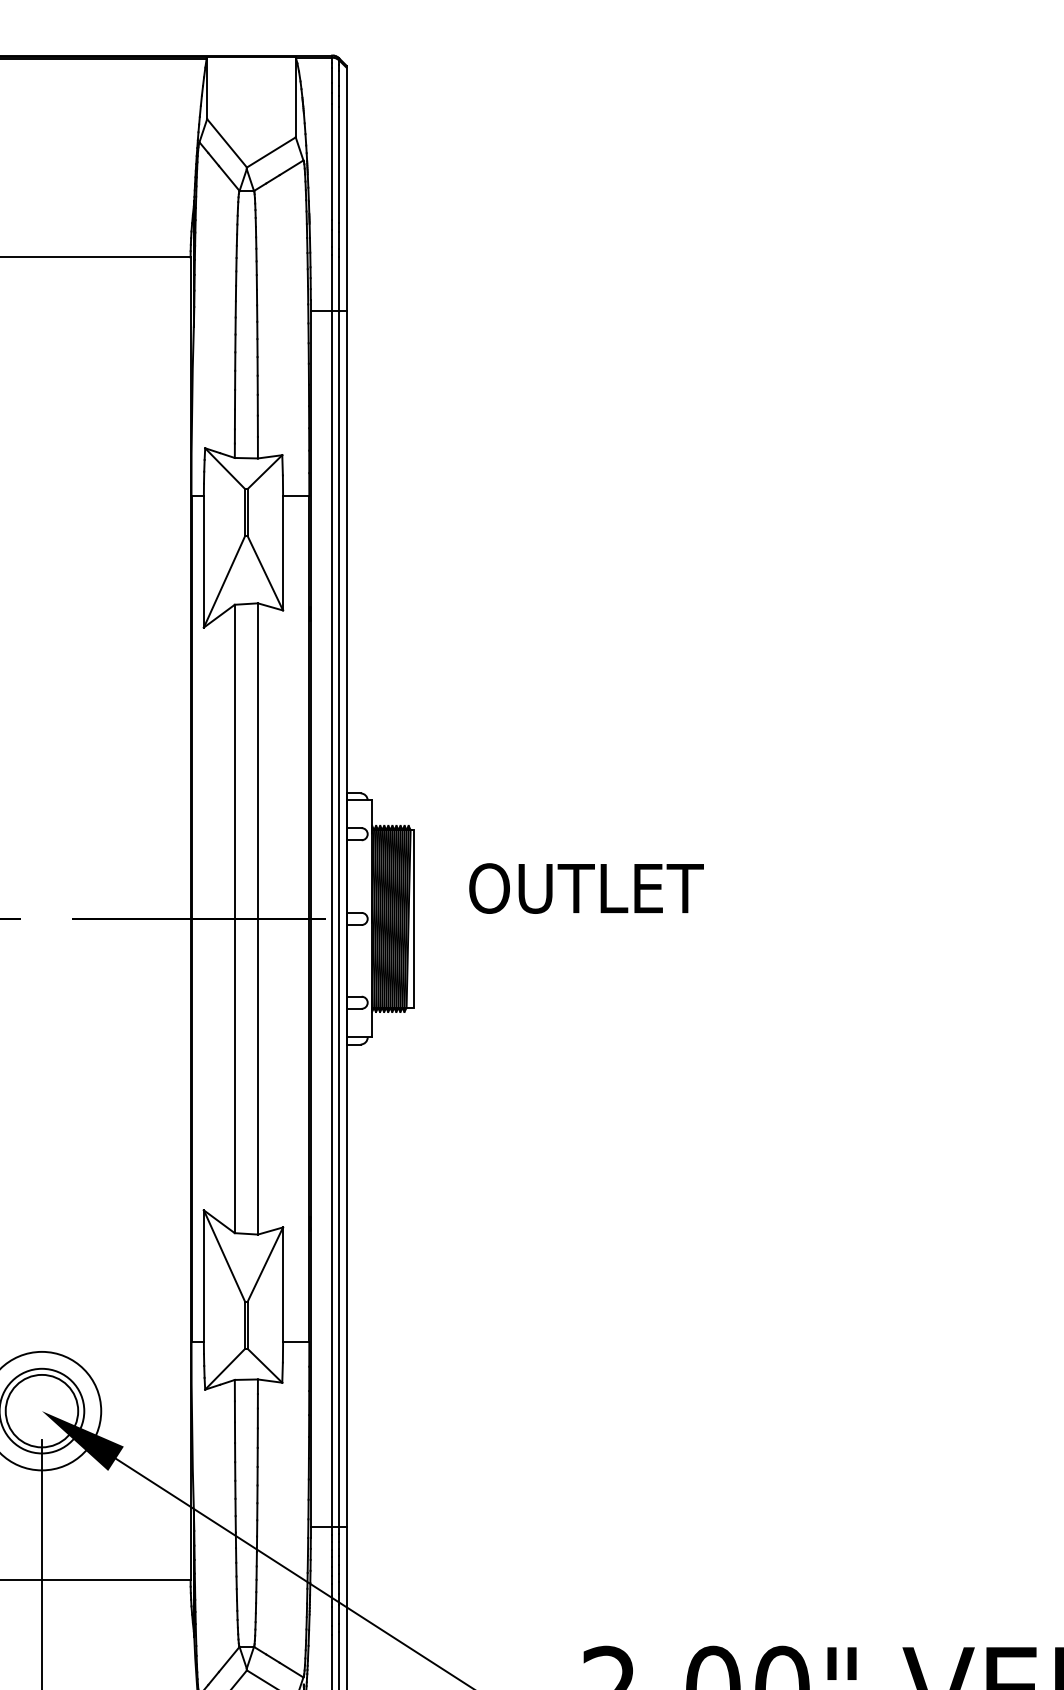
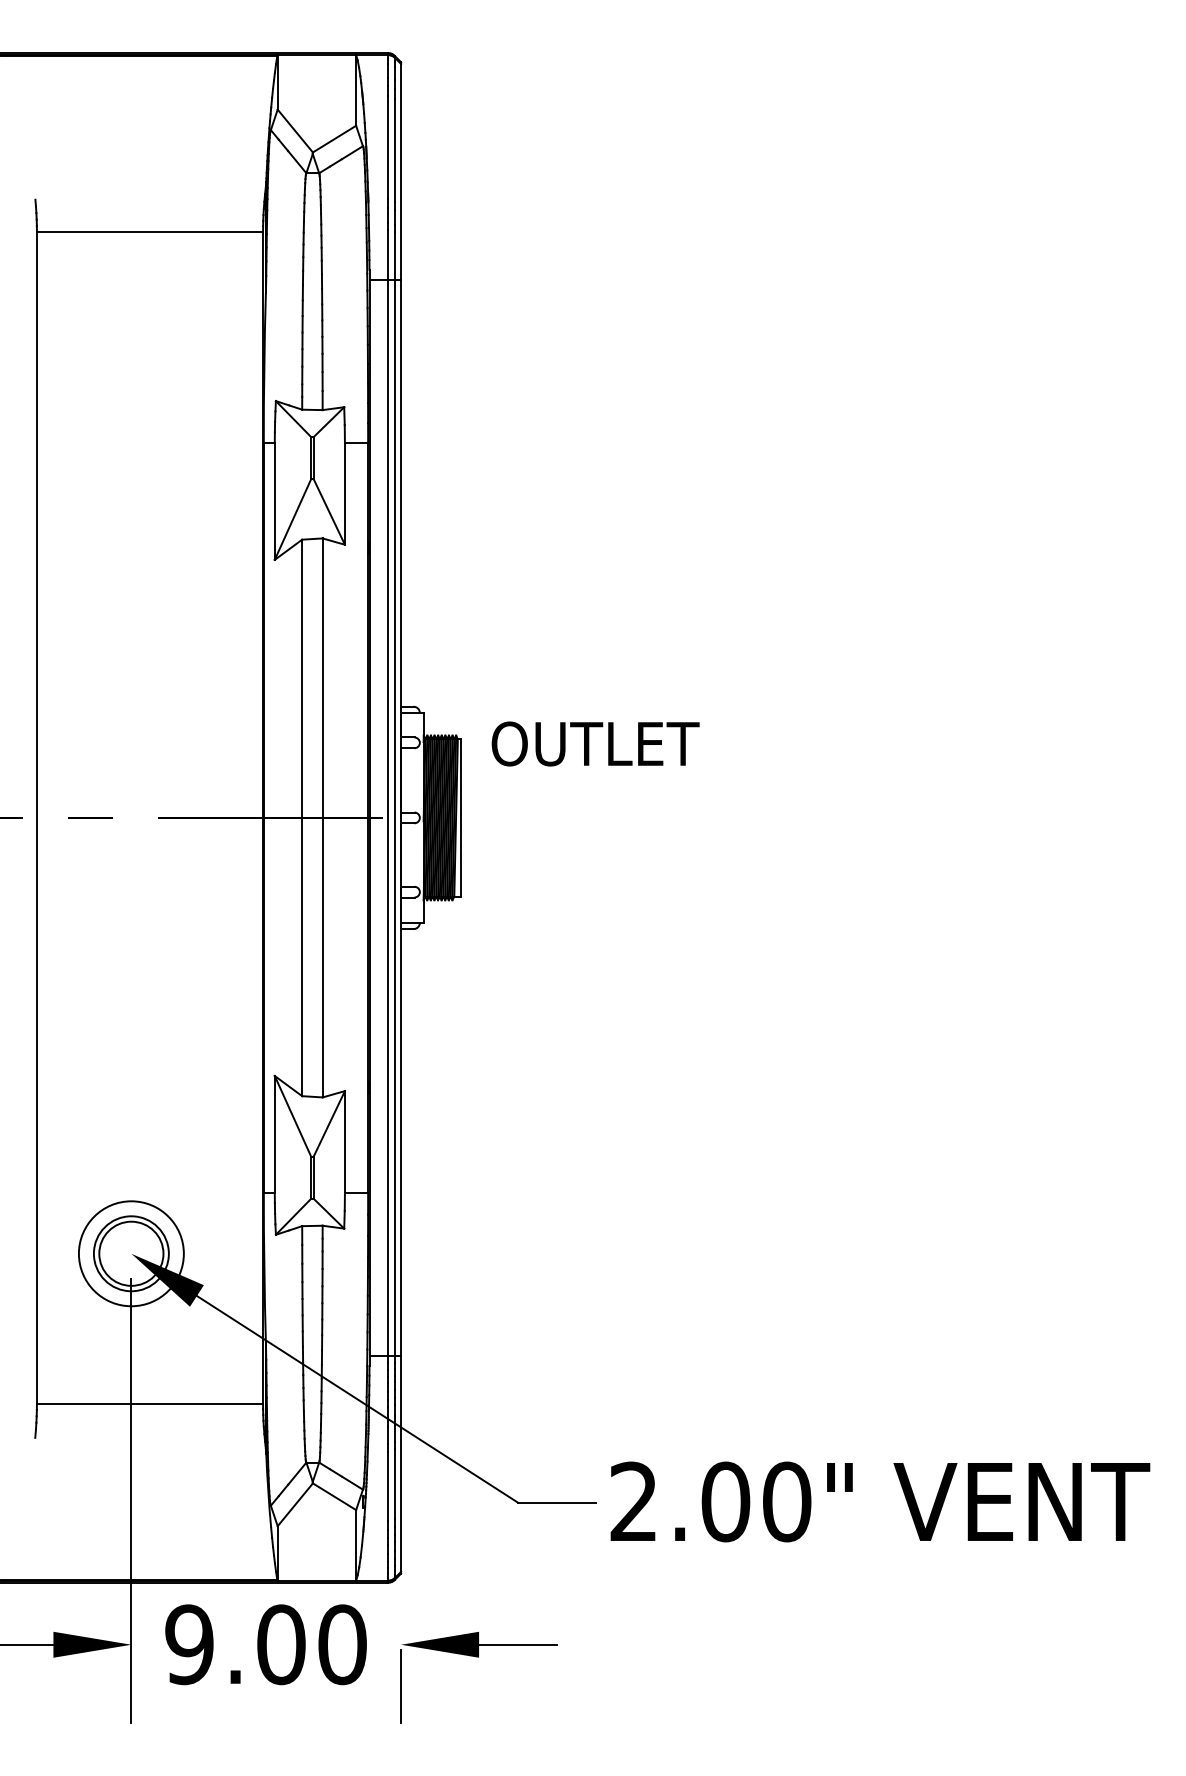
text: (586, 887) -> (595, 743), moved

